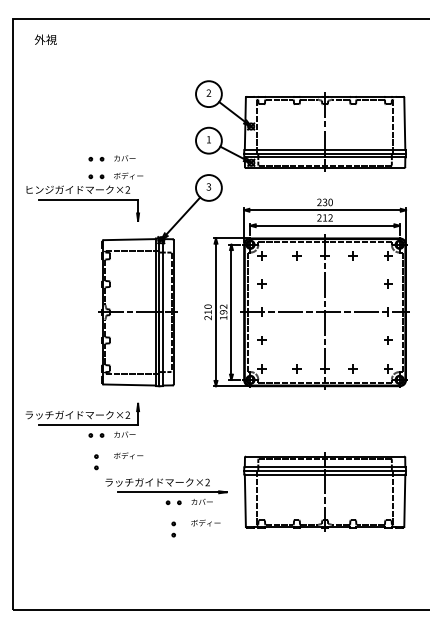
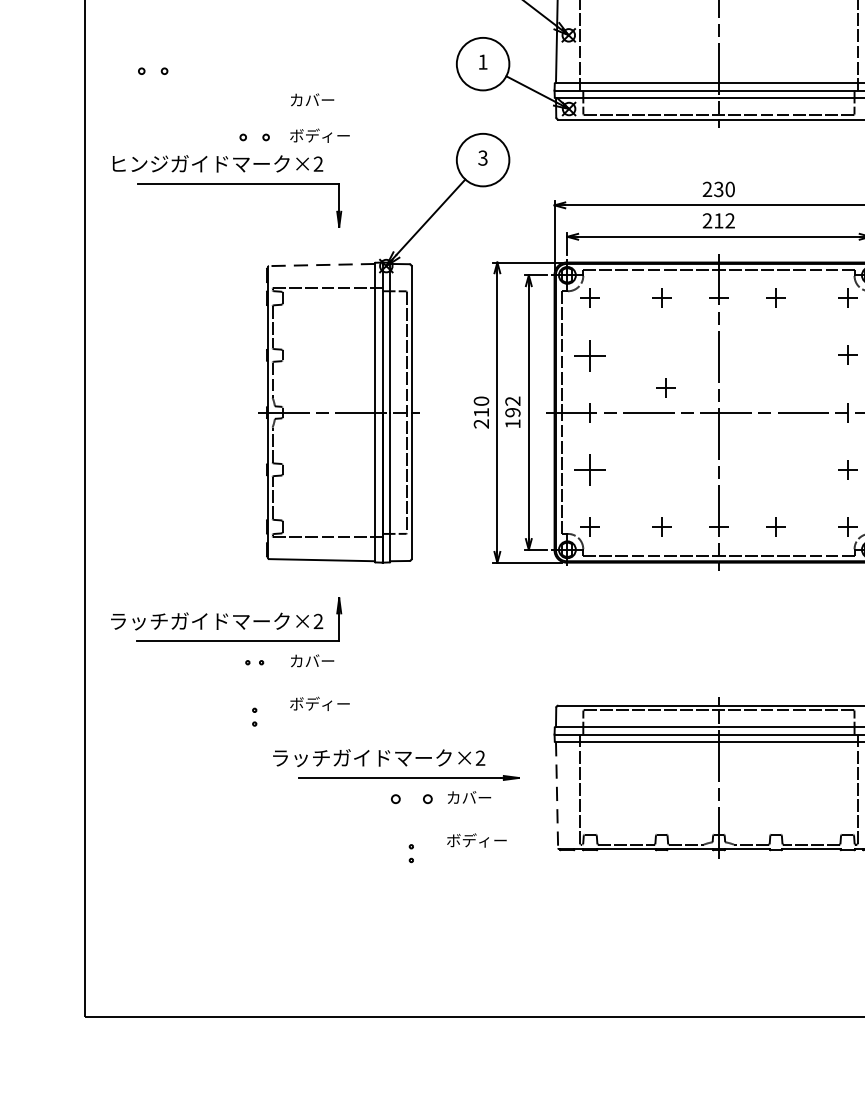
part: (96, 159) -> (153, 71), moved
line: (129, 239) -> (321, 264), solid -> dashed
part: (261, 283) -> (589, 354), size x1.6
part: (298, 299) -> (664, 386), added
part: (261, 340) -> (589, 469), size x1.6
part: (96, 435) -> (254, 662), size x0.6
part: (96, 462) -> (254, 717), size x0.6
line: (245, 501) -> (557, 796), solid -> dashed
part: (173, 502) -> (411, 798), size x1.4
part: (173, 529) -> (411, 853), size x0.6

